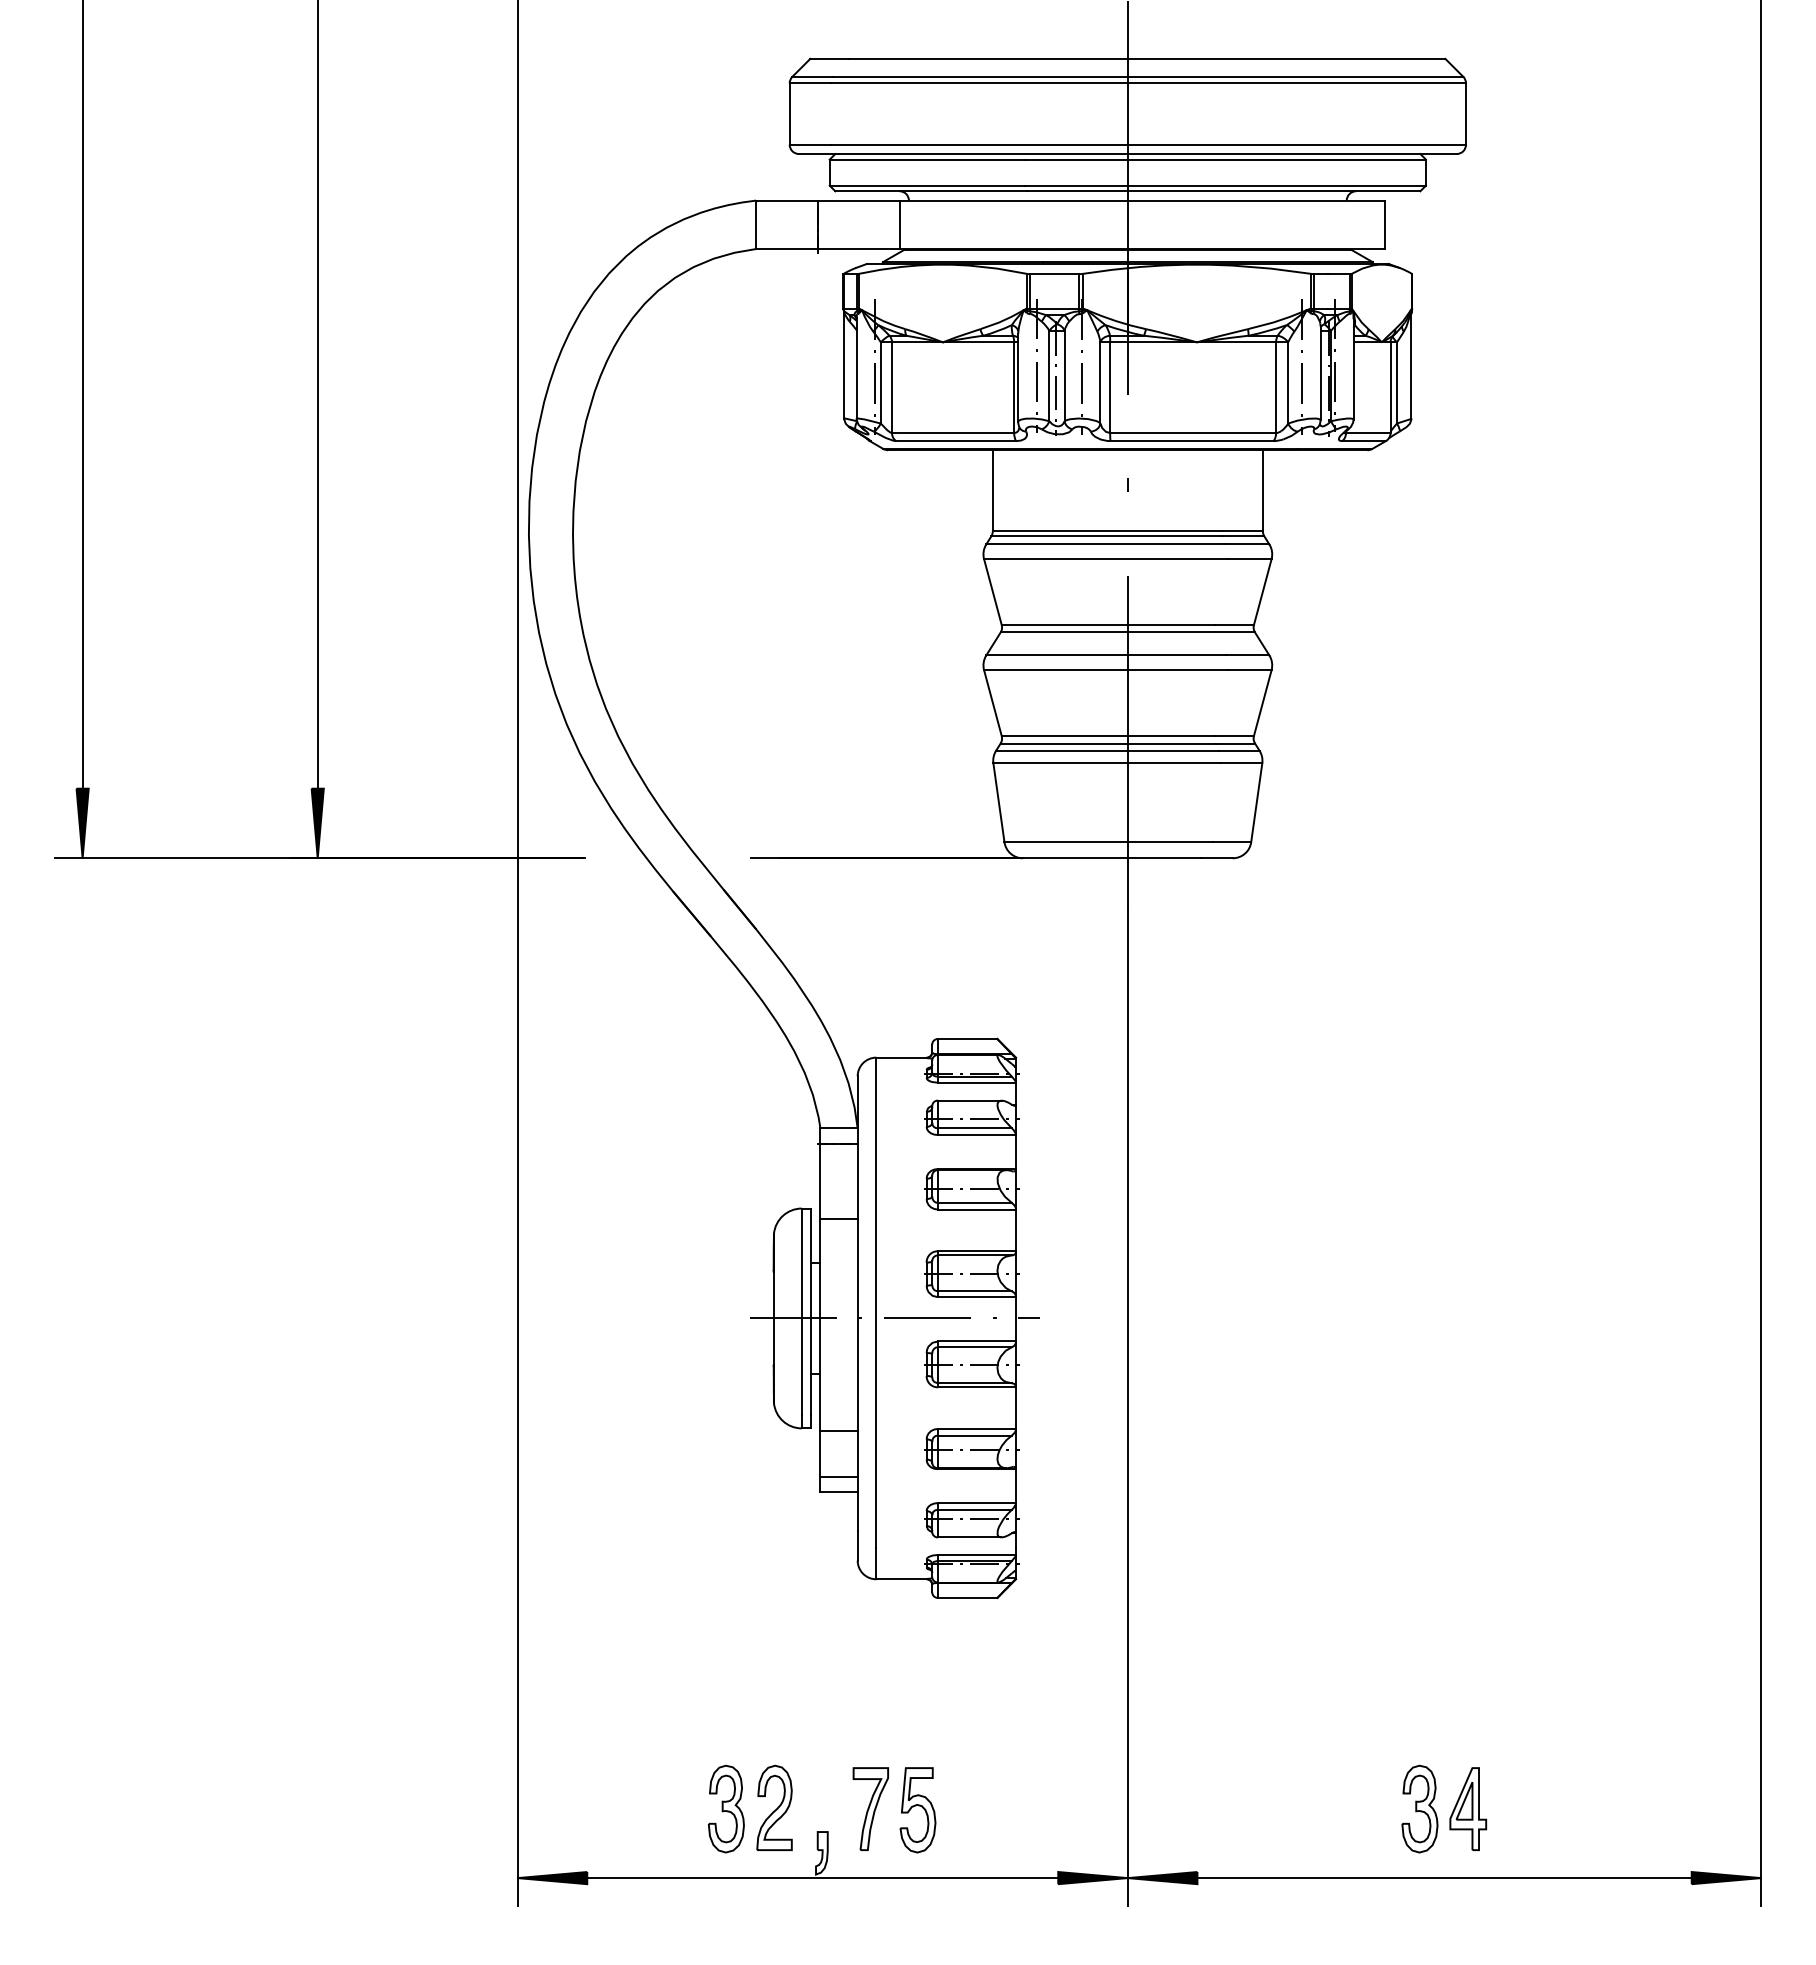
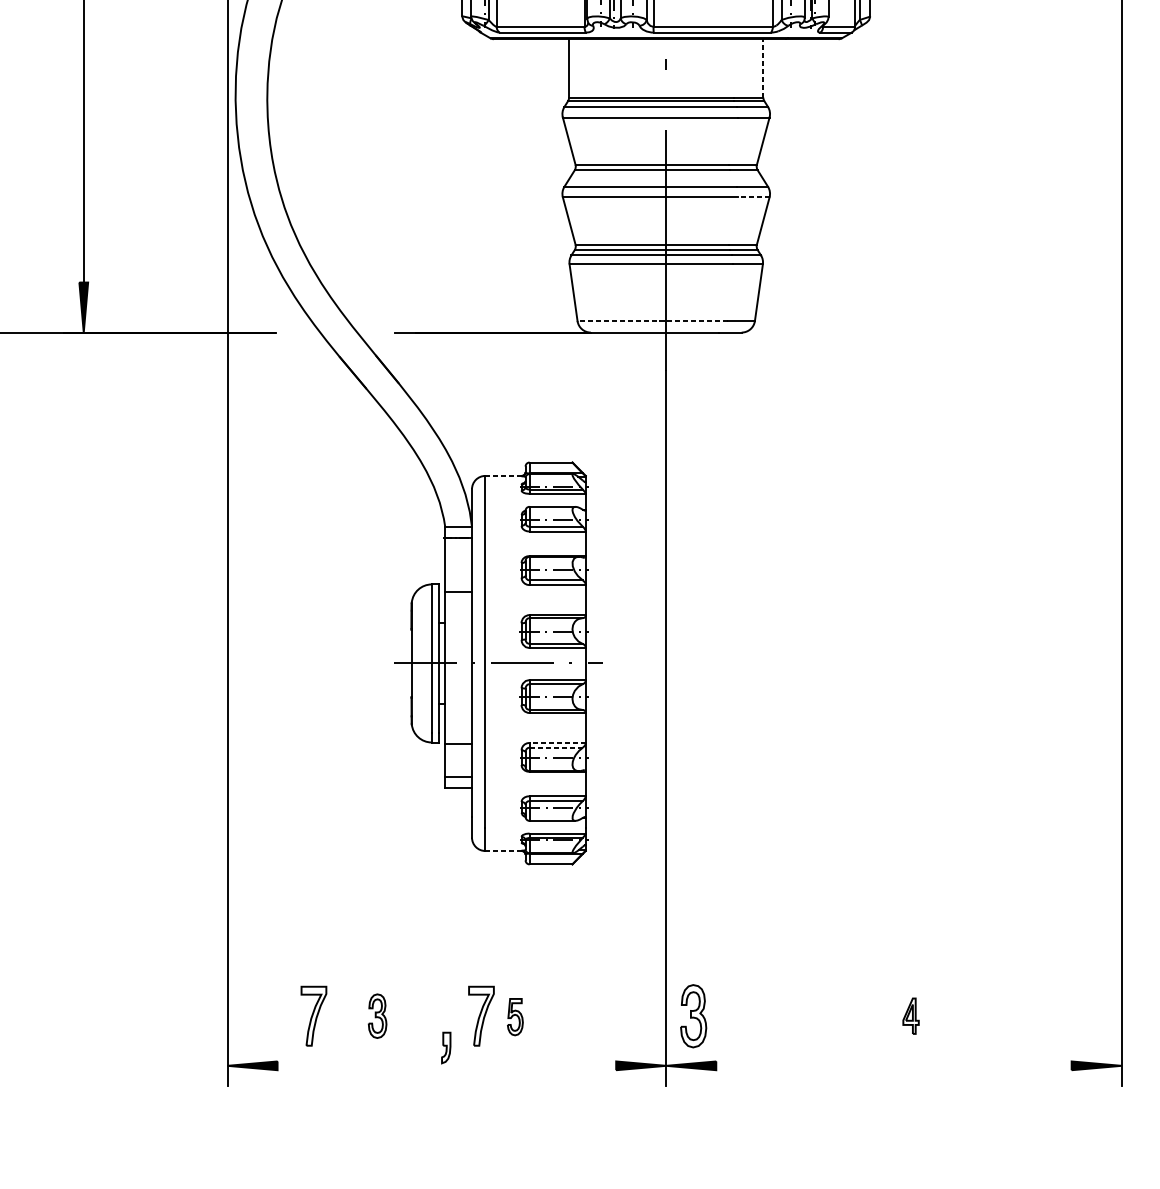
line: (1262, 490) -> (763, 68), solid -> dashed
line: (1249, 670) -> (753, 197), solid -> dashed
line: (1108, 842) -> (652, 321), solid -> dashed
line: (900, 1057) -> (502, 475), solid -> dashed
line: (976, 1428) -> (557, 742), solid -> dashed
line: (974, 1435) -> (555, 747), solid -> dashed
line: (900, 1579) -> (502, 851), solid -> dashed
part: (774, 1807) -> (412, 1015), removed
part: (637, 1808) -> (313, 1015), added
part: (726, 1808) -> (377, 1015), size x0.7
part: (1419, 1808) -> (693, 1015), moved
part: (1468, 1808) -> (911, 1015), size x0.6
part: (917, 1810) -> (515, 1017), size x0.6
line: (822, 1878) -> (446, 1066), removed
line: (1444, 1878) -> (893, 1066), removed

